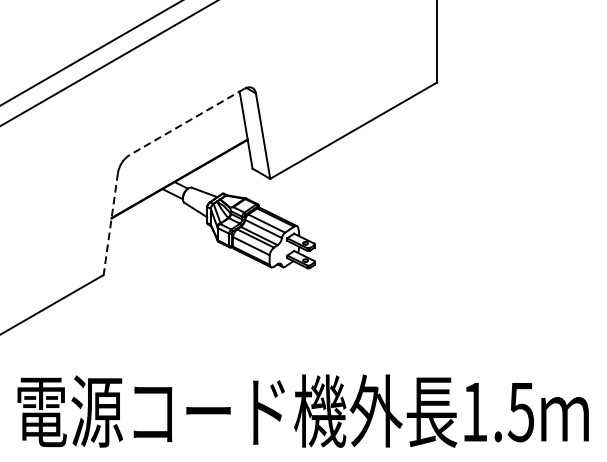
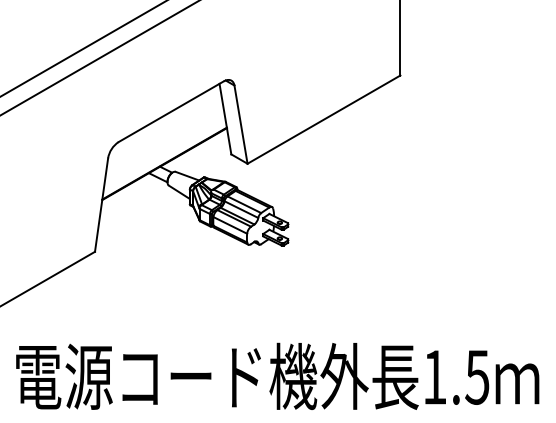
line: (187, 121) -> (171, 111), dashed -> solid
line: (110, 224) -> (101, 205), dashed -> solid

